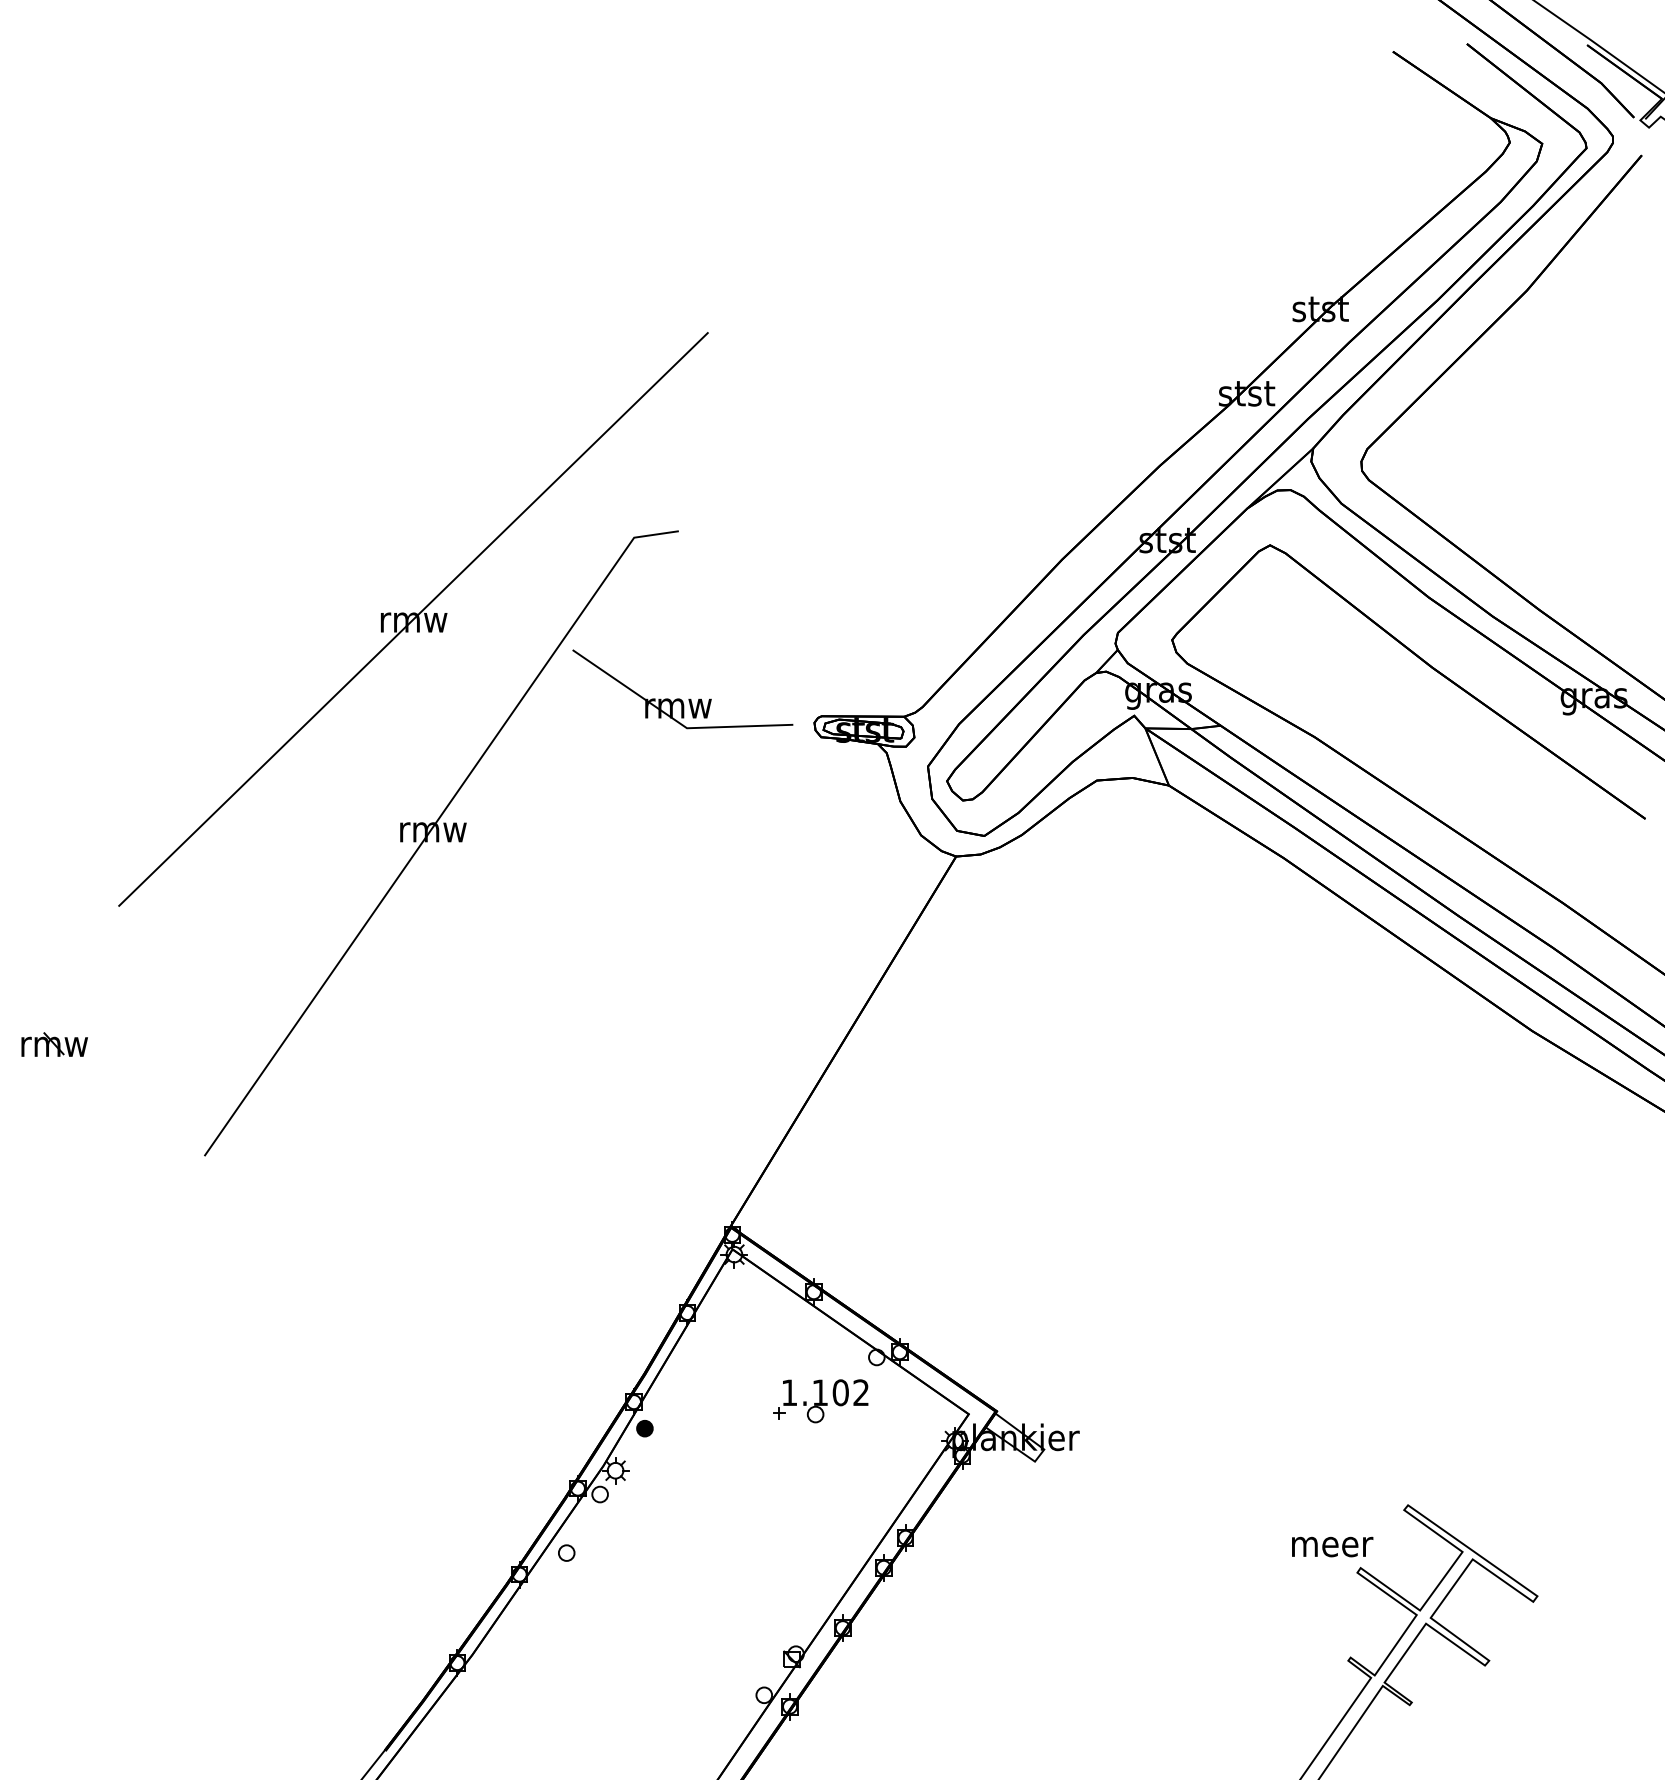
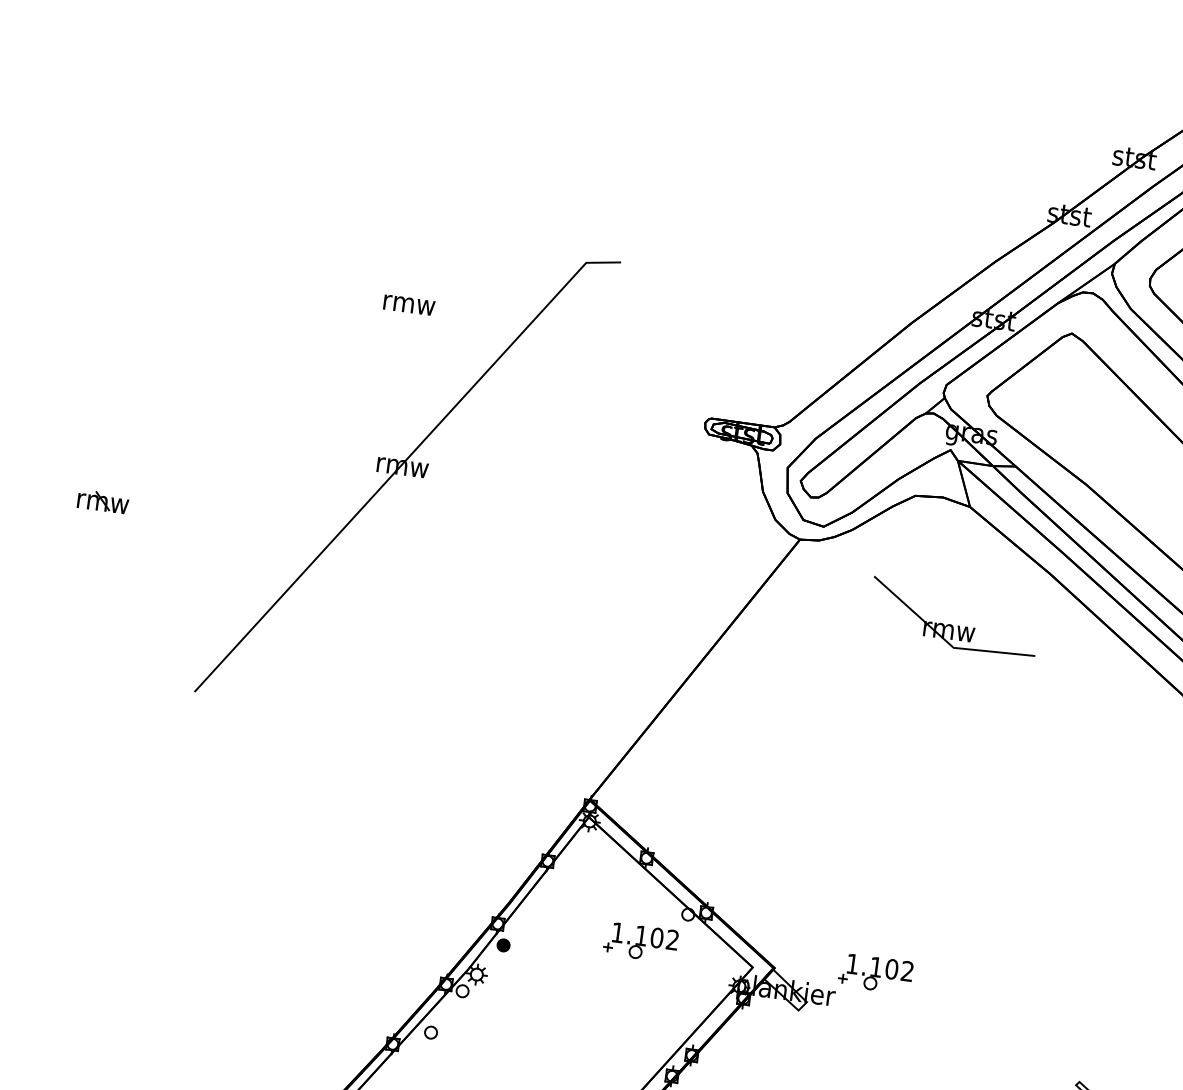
line: (413, 619) -> (409, 302), removed
part: (680, 698) -> (951, 624), moved
part: (54, 1044) -> (103, 501), moved
part: (1127, 1401) -> (875, 973), added

